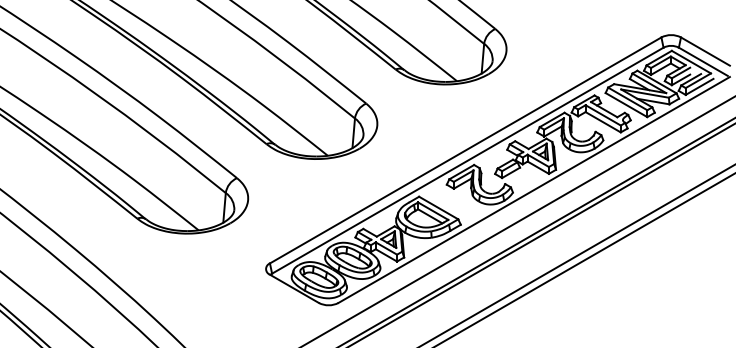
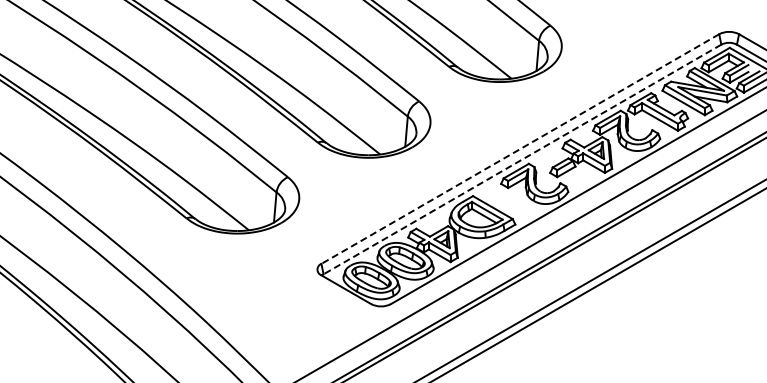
line: (465, 150) -> (520, 149), solid -> dashed
line: (467, 160) -> (522, 159), solid -> dashed

